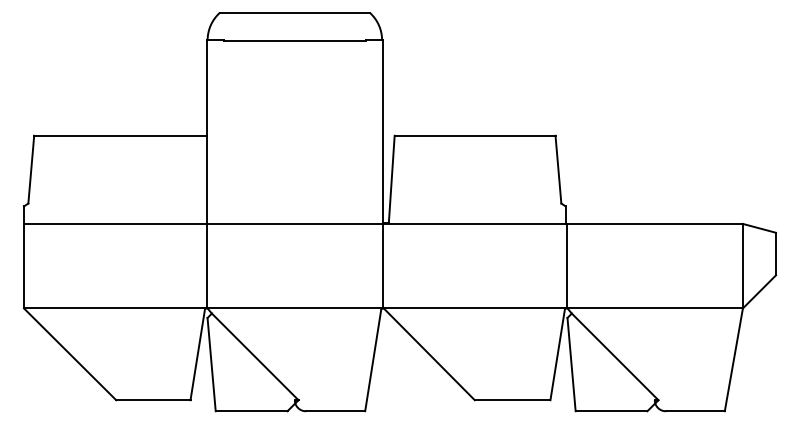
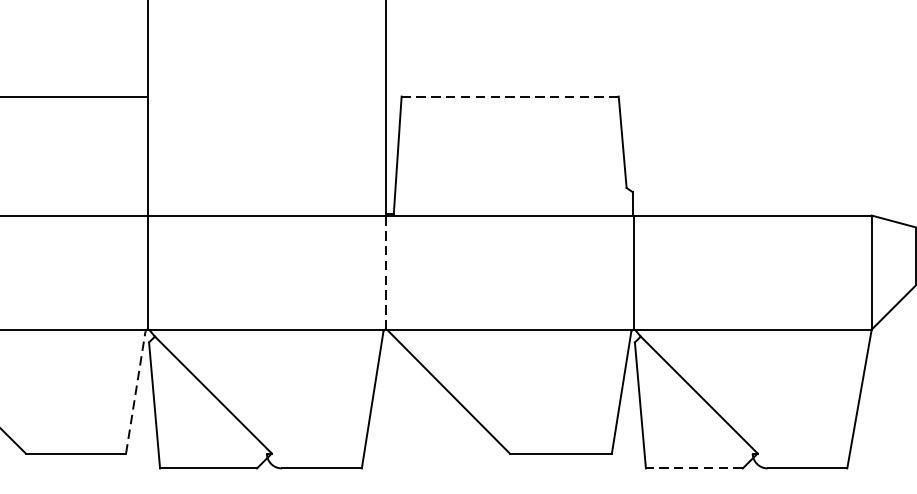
line: (474, 135) -> (509, 96), solid -> dashed
line: (383, 265) -> (386, 271), solid -> dashed
line: (197, 355) -> (135, 393), solid -> dashed
line: (611, 411) -> (694, 468), solid -> dashed

